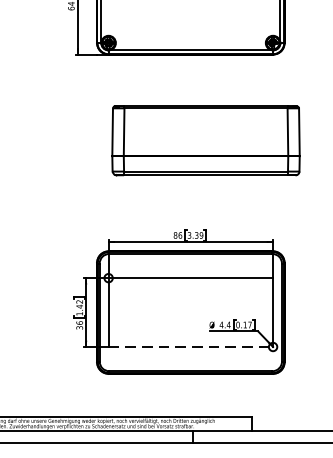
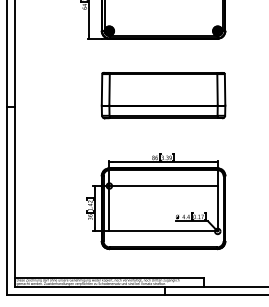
part: (205, 140) -> (163, 95), moved
line: (192, 347) -> (164, 231), dashed -> solid

